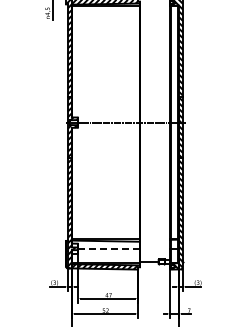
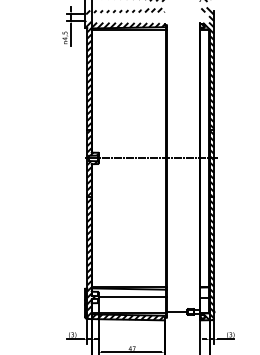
line: (108, 248) -> (132, 297), dashed -> solid

